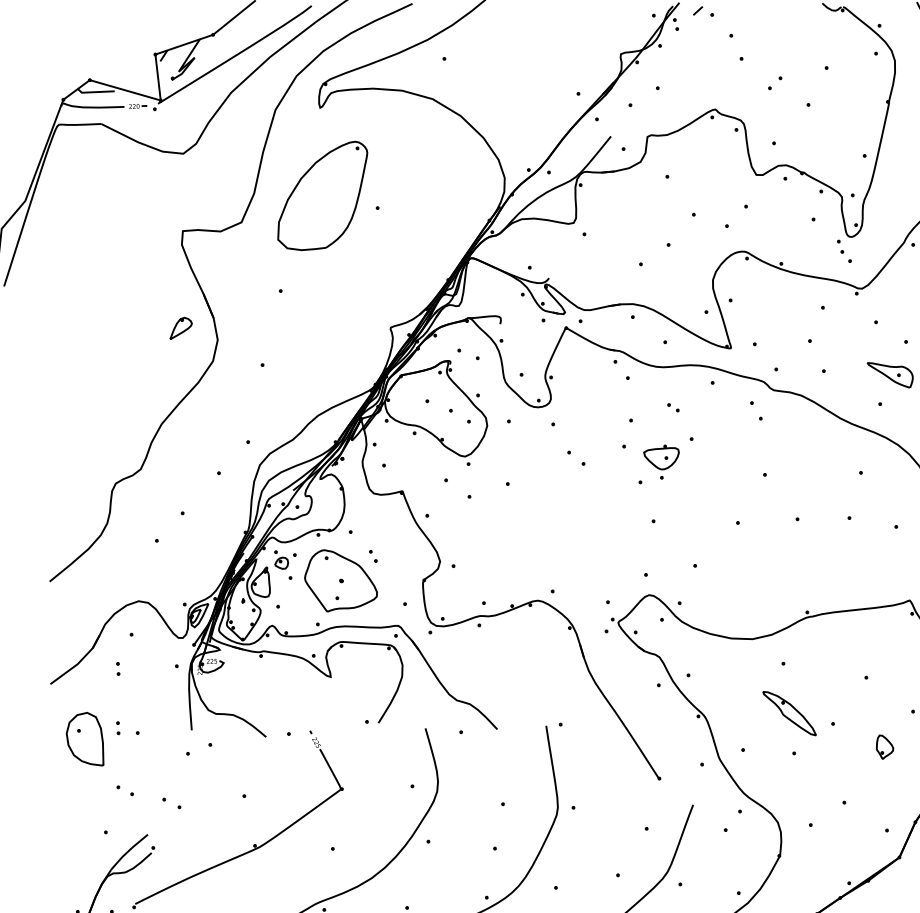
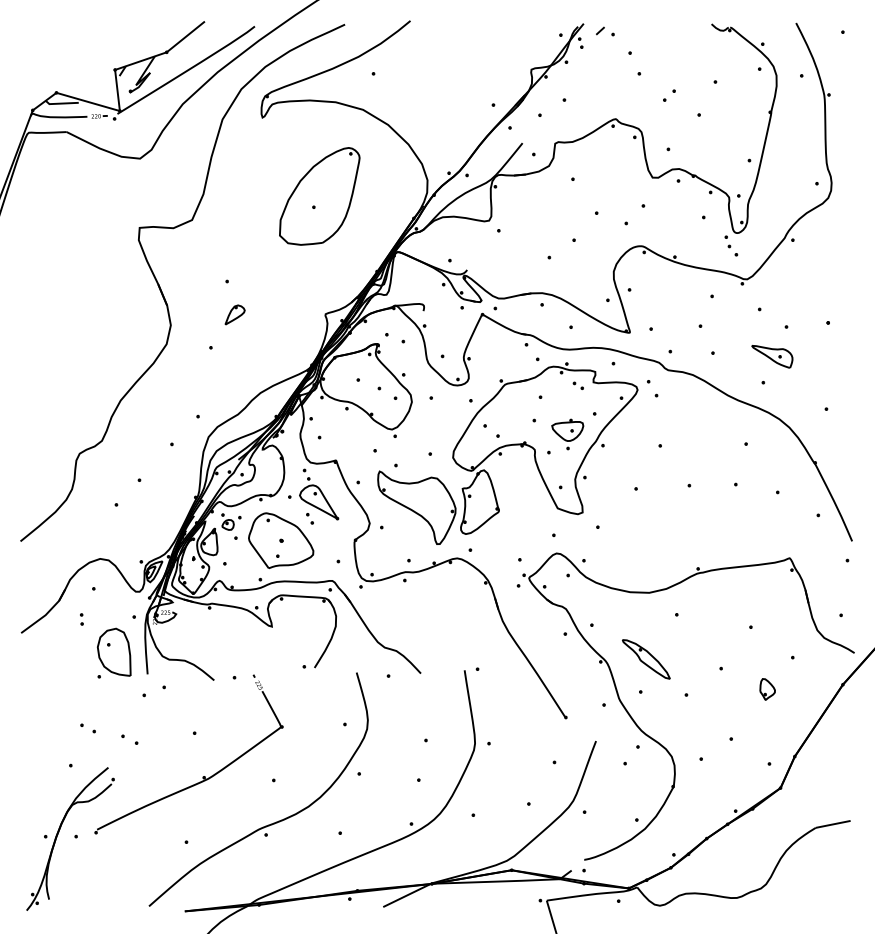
part: (322, 196) -> (319, 196), moved
part: (180, 327) -> (234, 314), moved
part: (594, 483) -> (507, 453), added
part: (383, 529) -> (319, 494), added
part: (789, 713) -> (646, 659), moved
part: (117, 728) -> (81, 672), removed
part: (84, 738) -> (113, 651), moved

